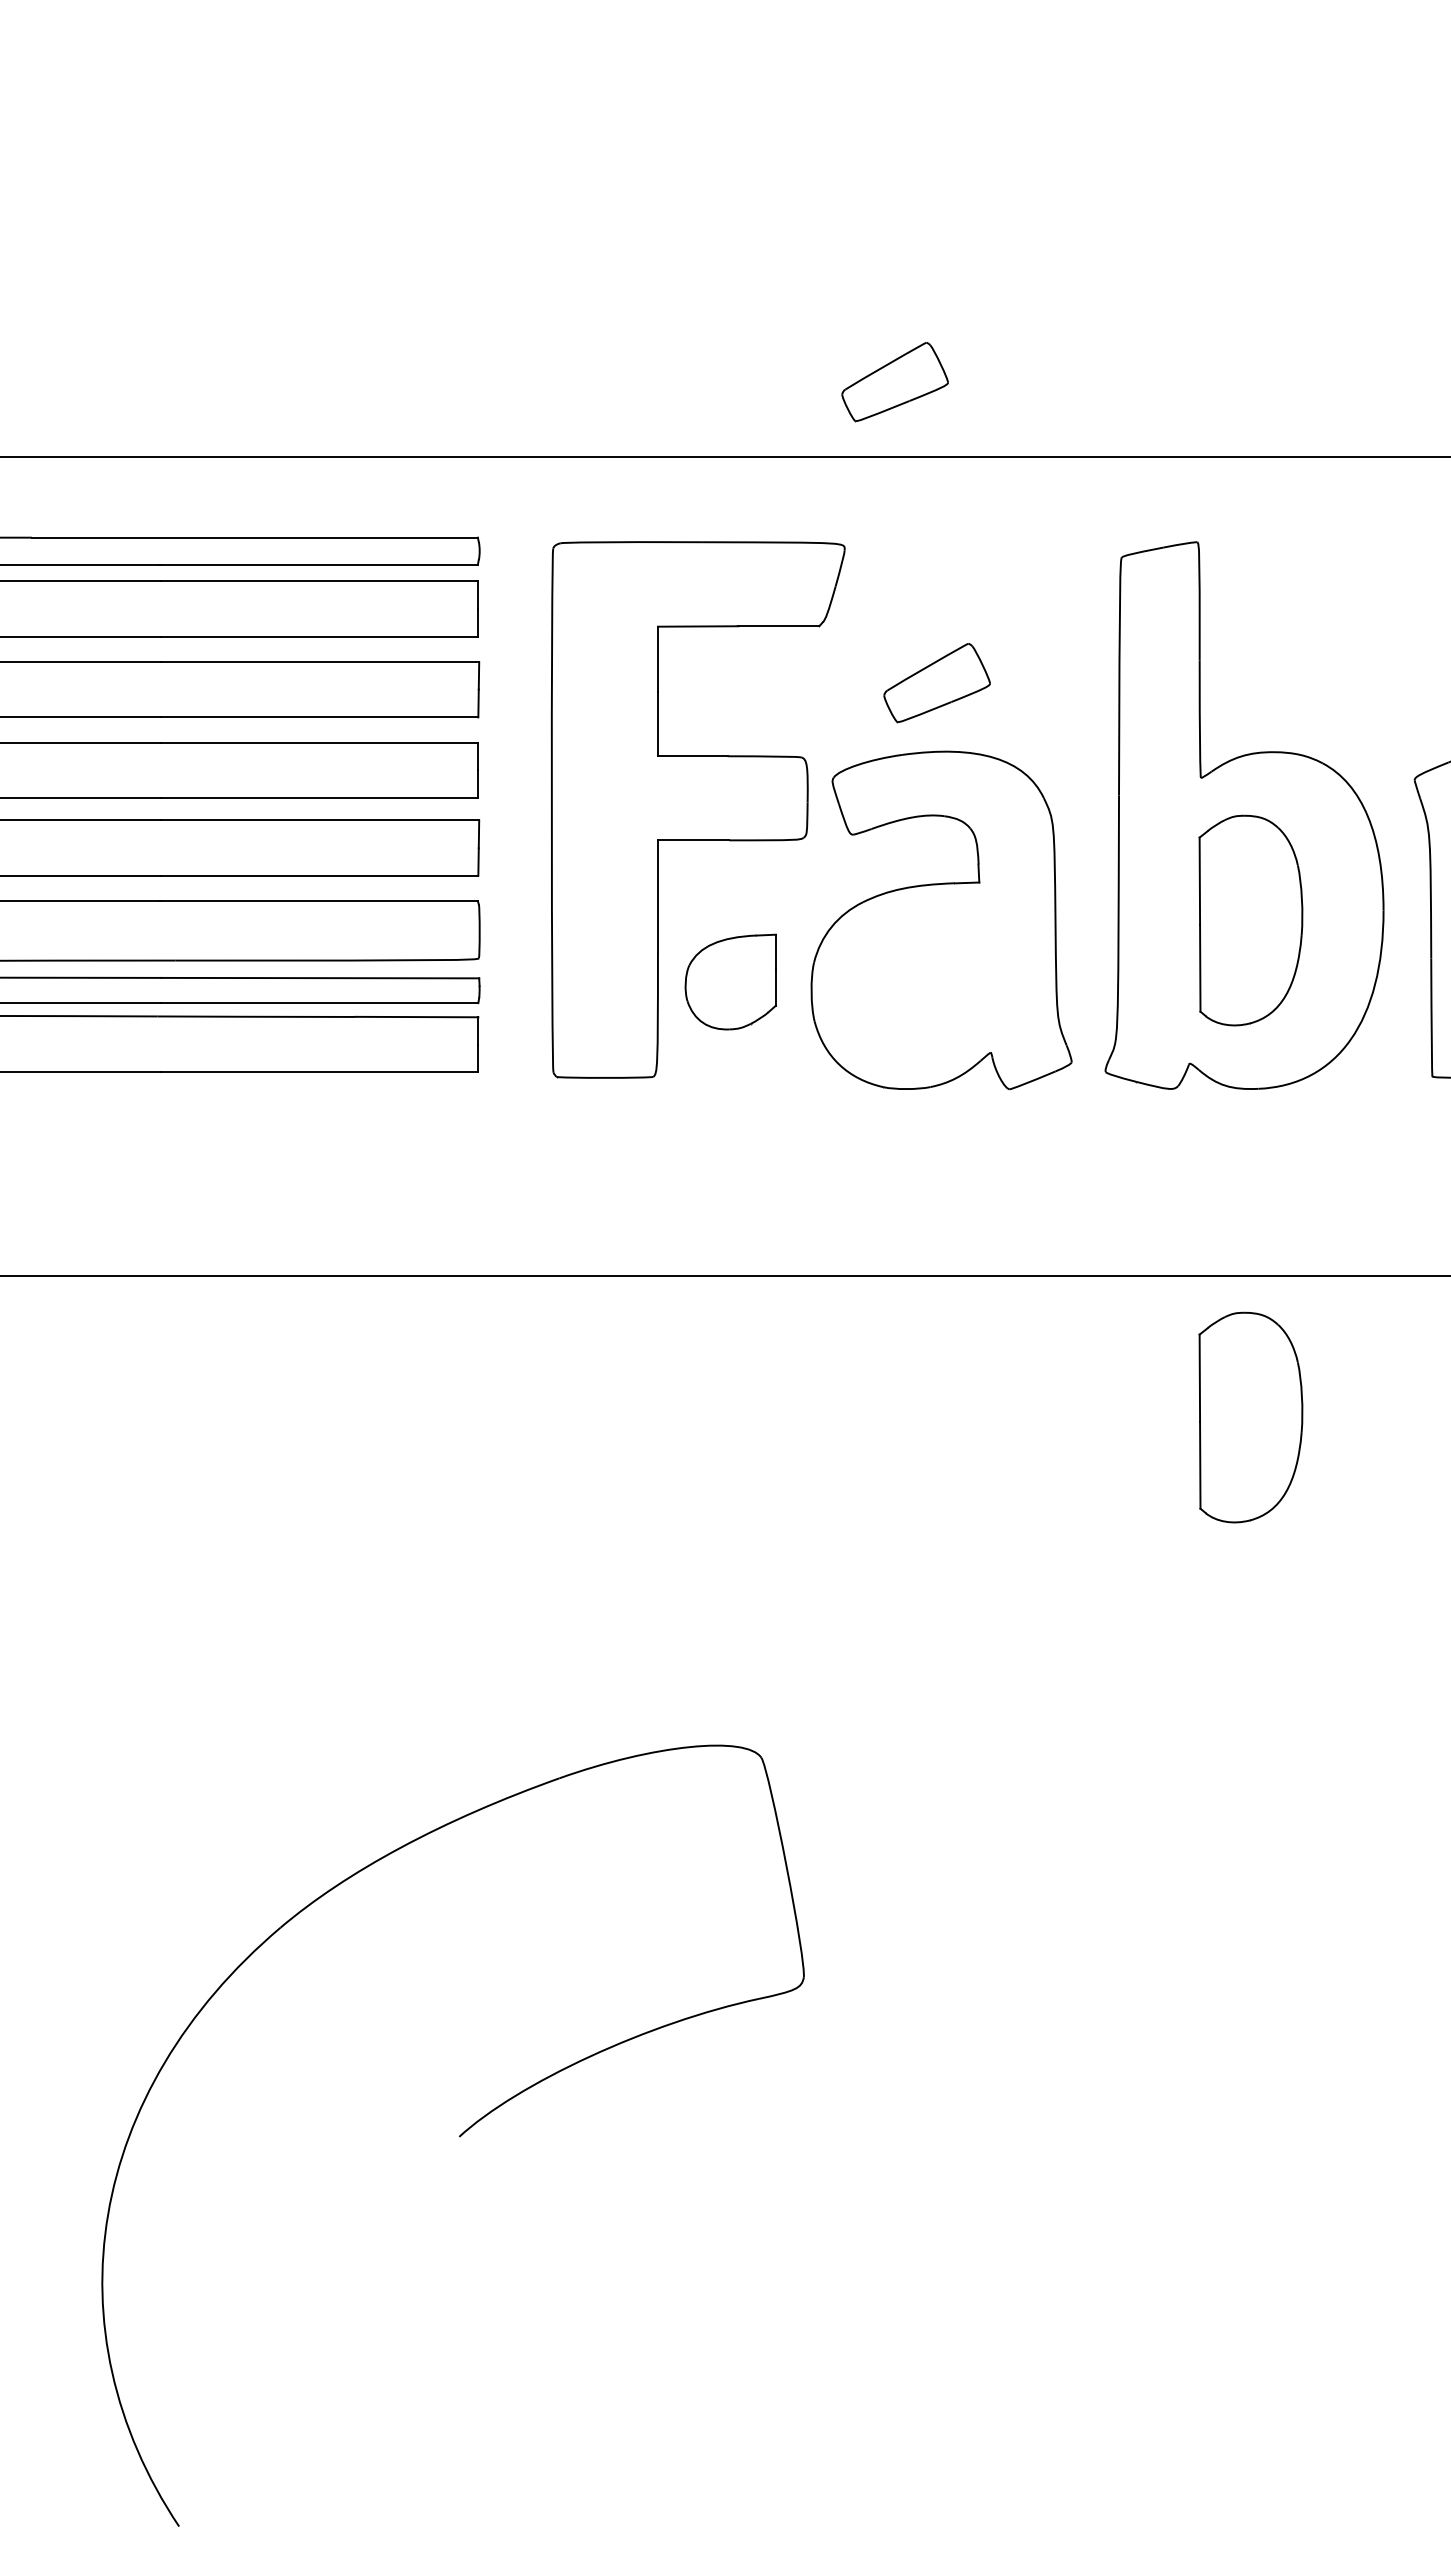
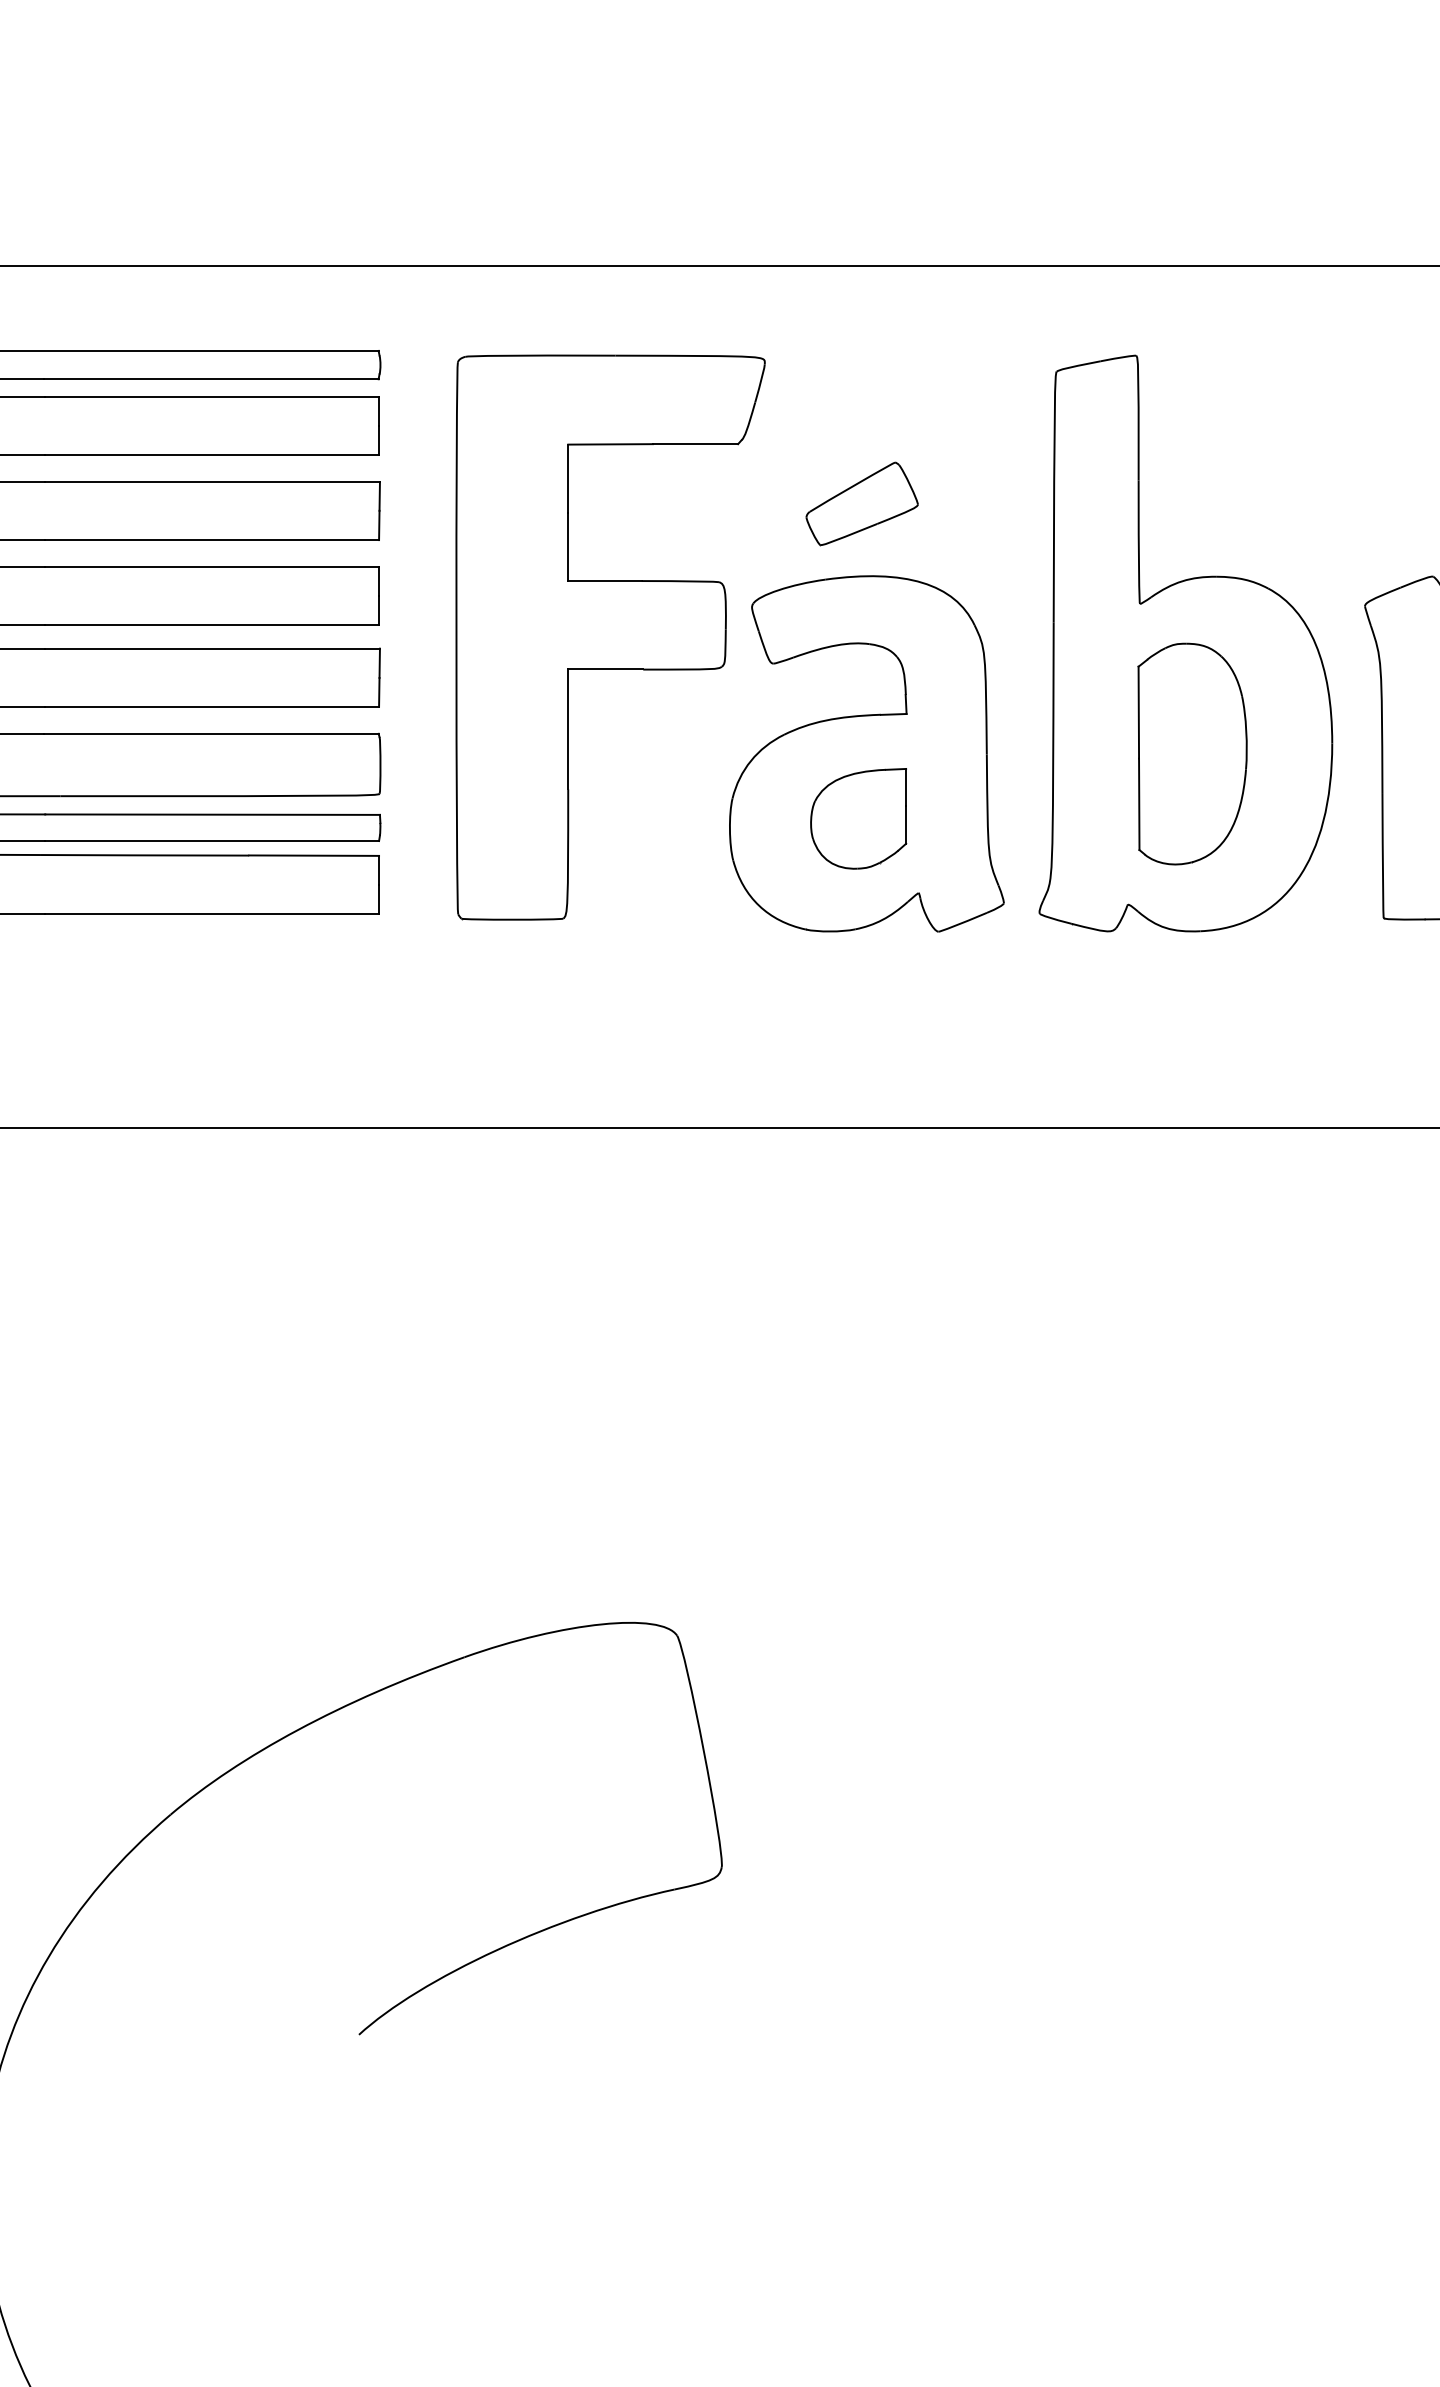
part: (894, 382) -> (817, 187), removed
part: (730, 981) -> (858, 818), moved
part: (1250, 1417) -> (1192, 1277), removed

